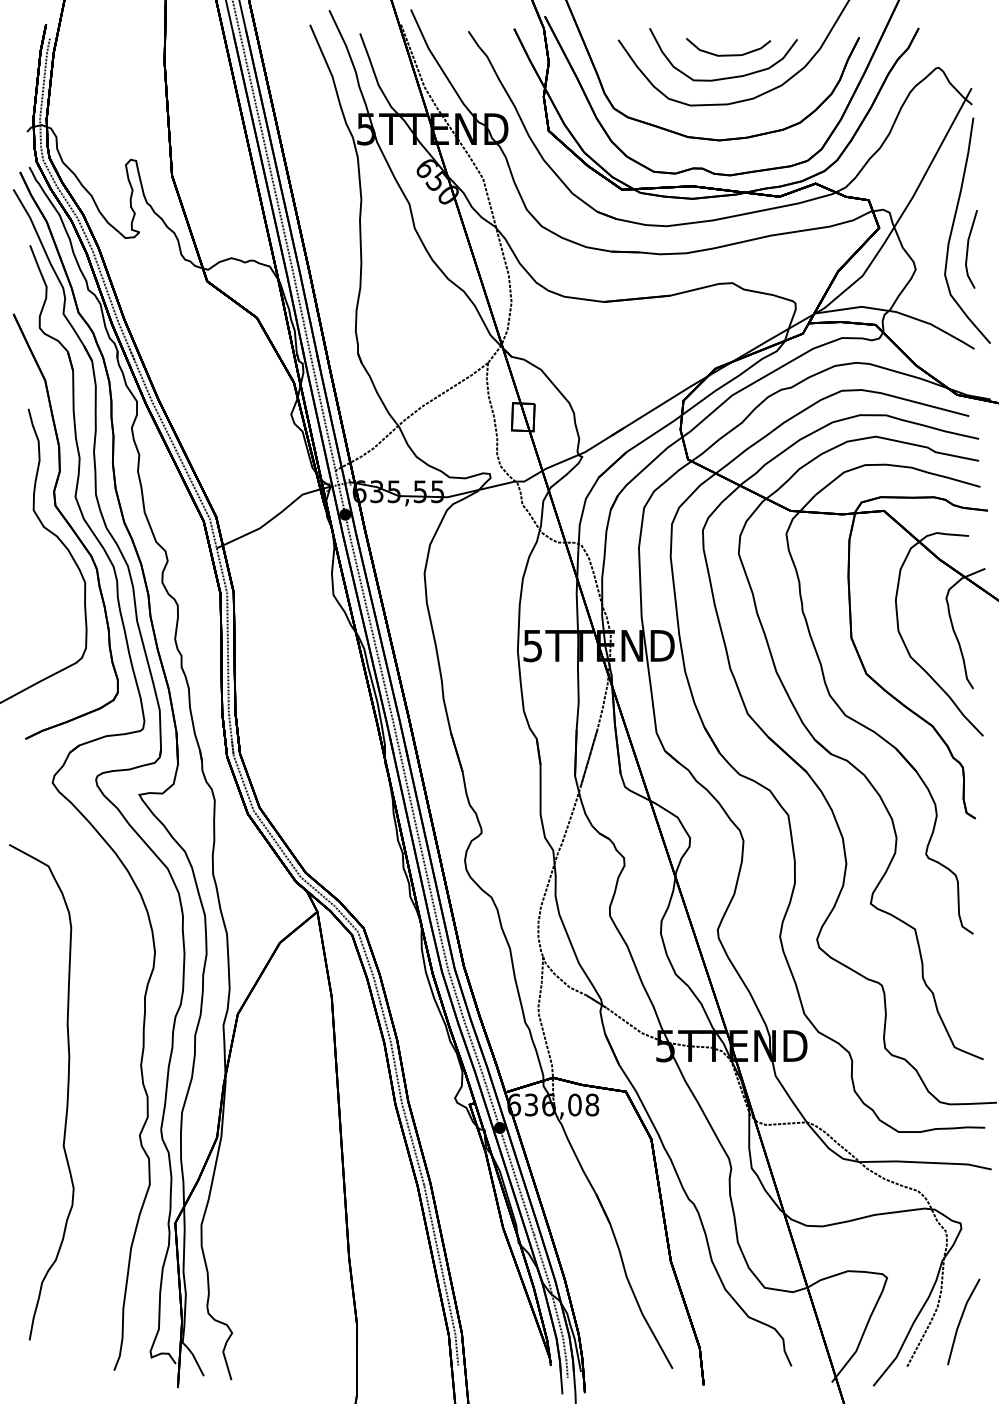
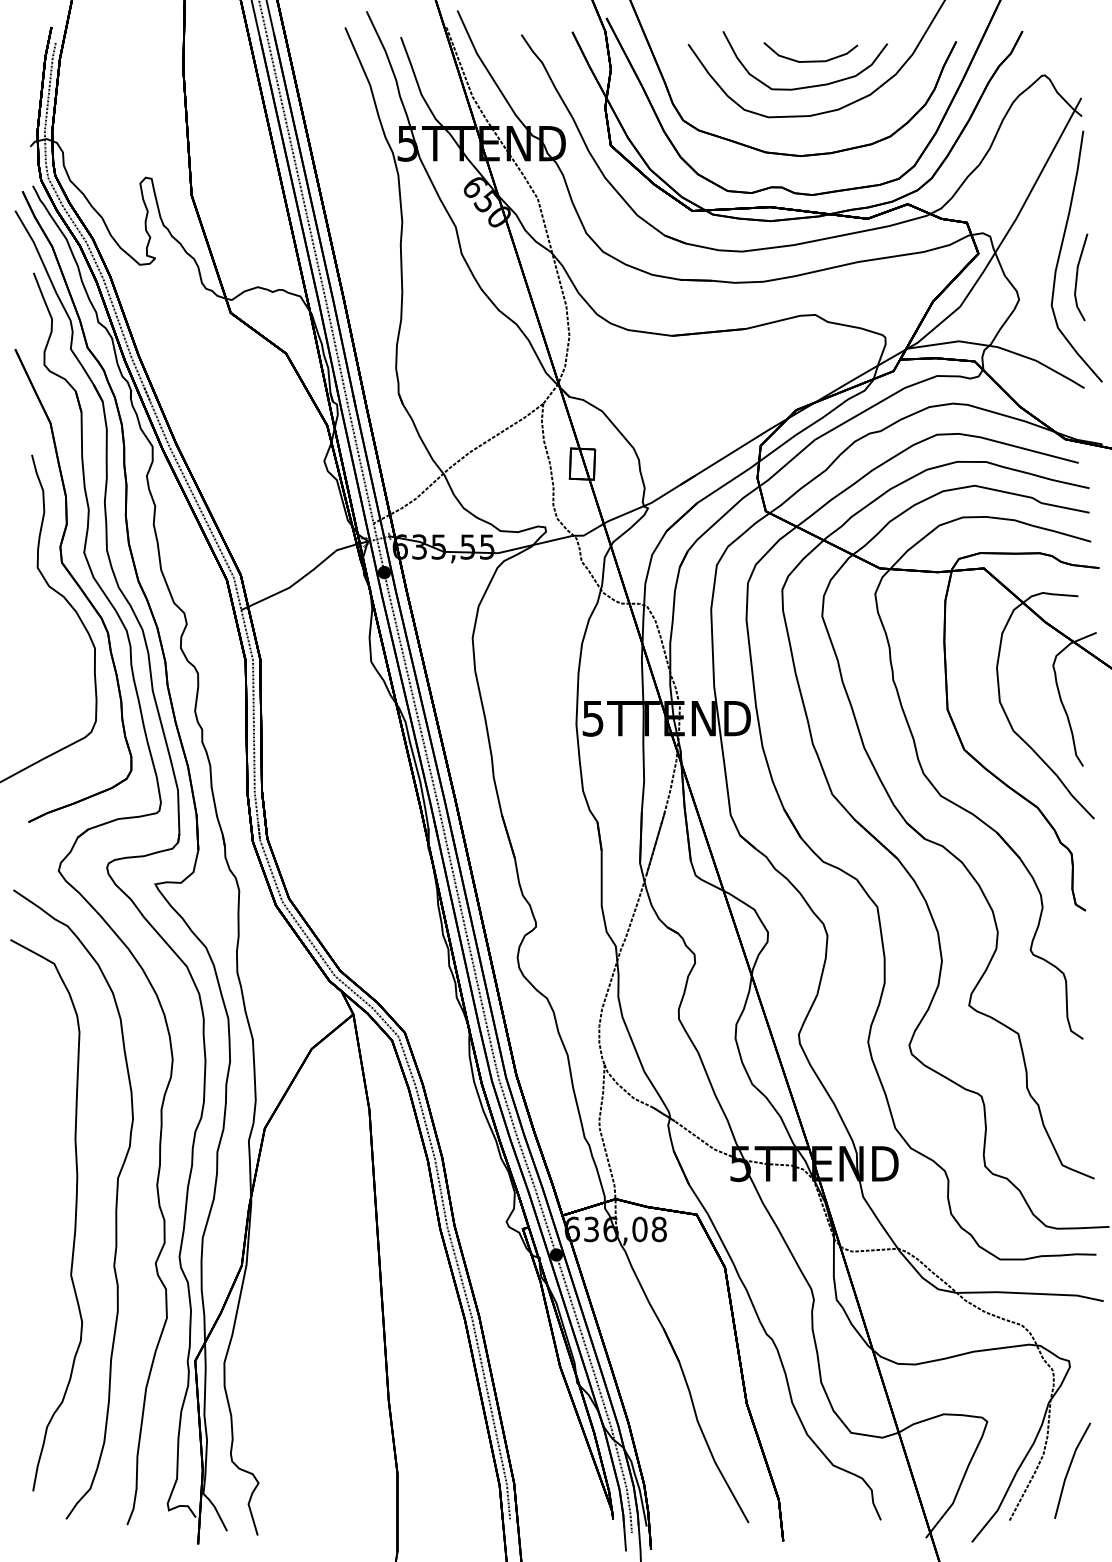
part: (103, 1082) -> (115, 1204), added

